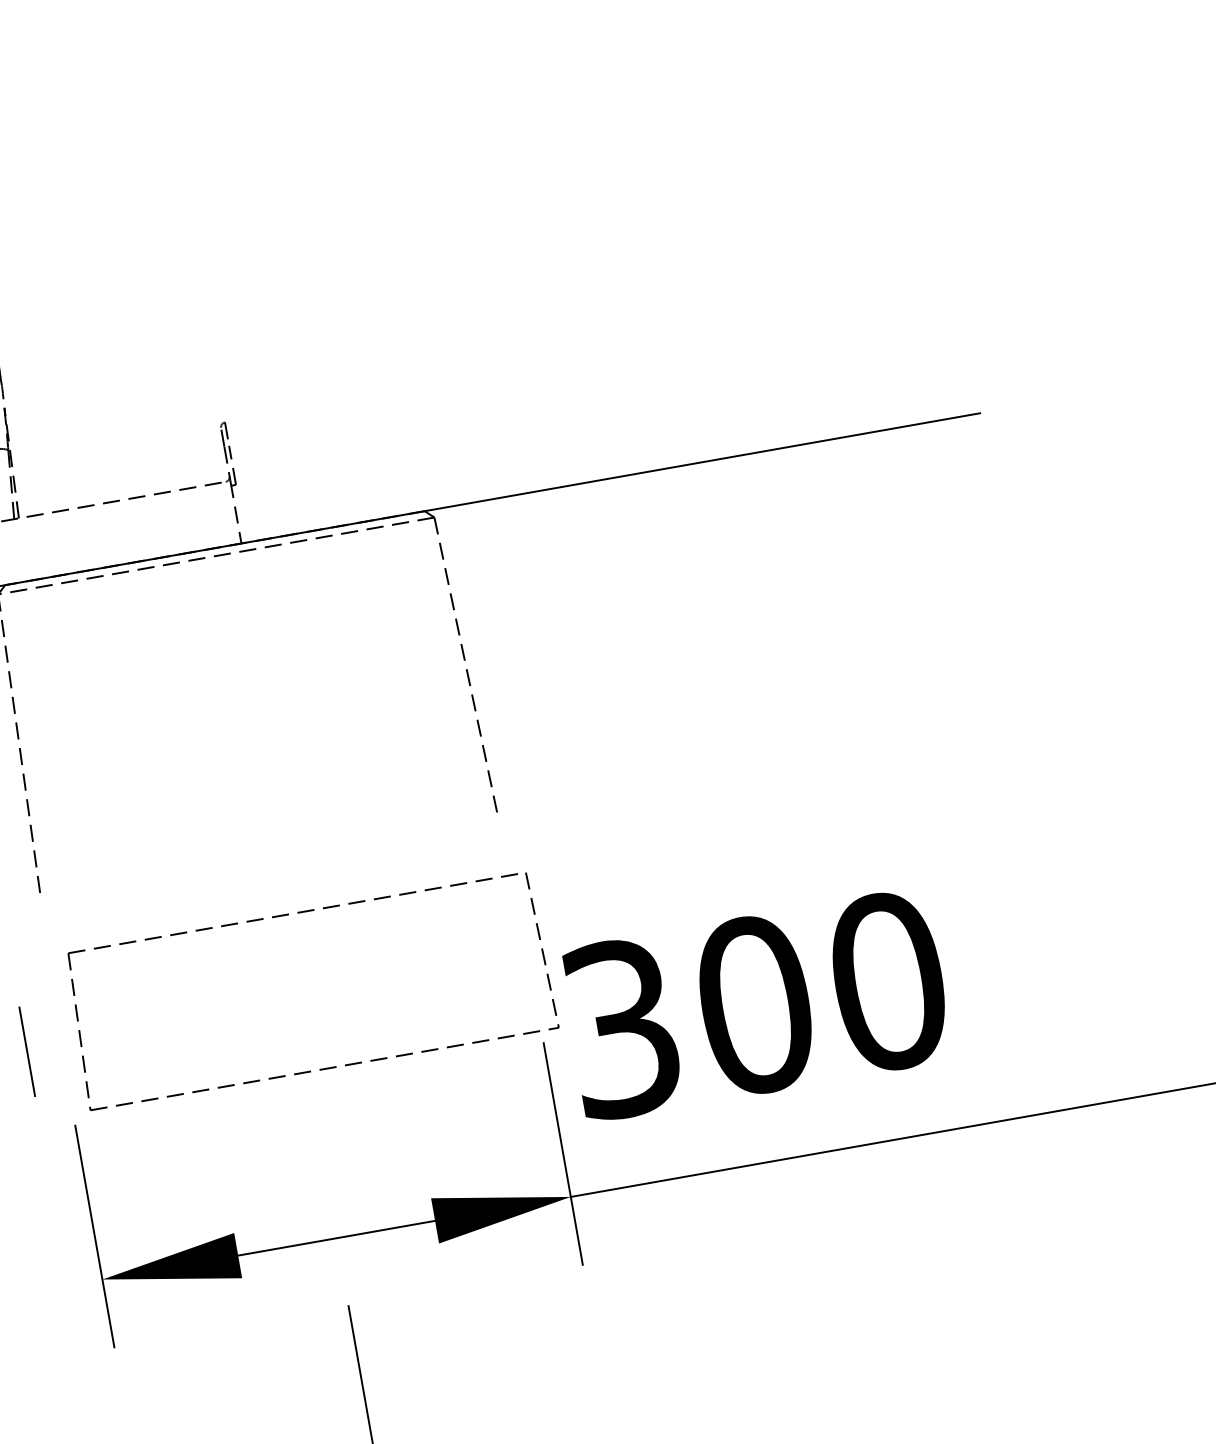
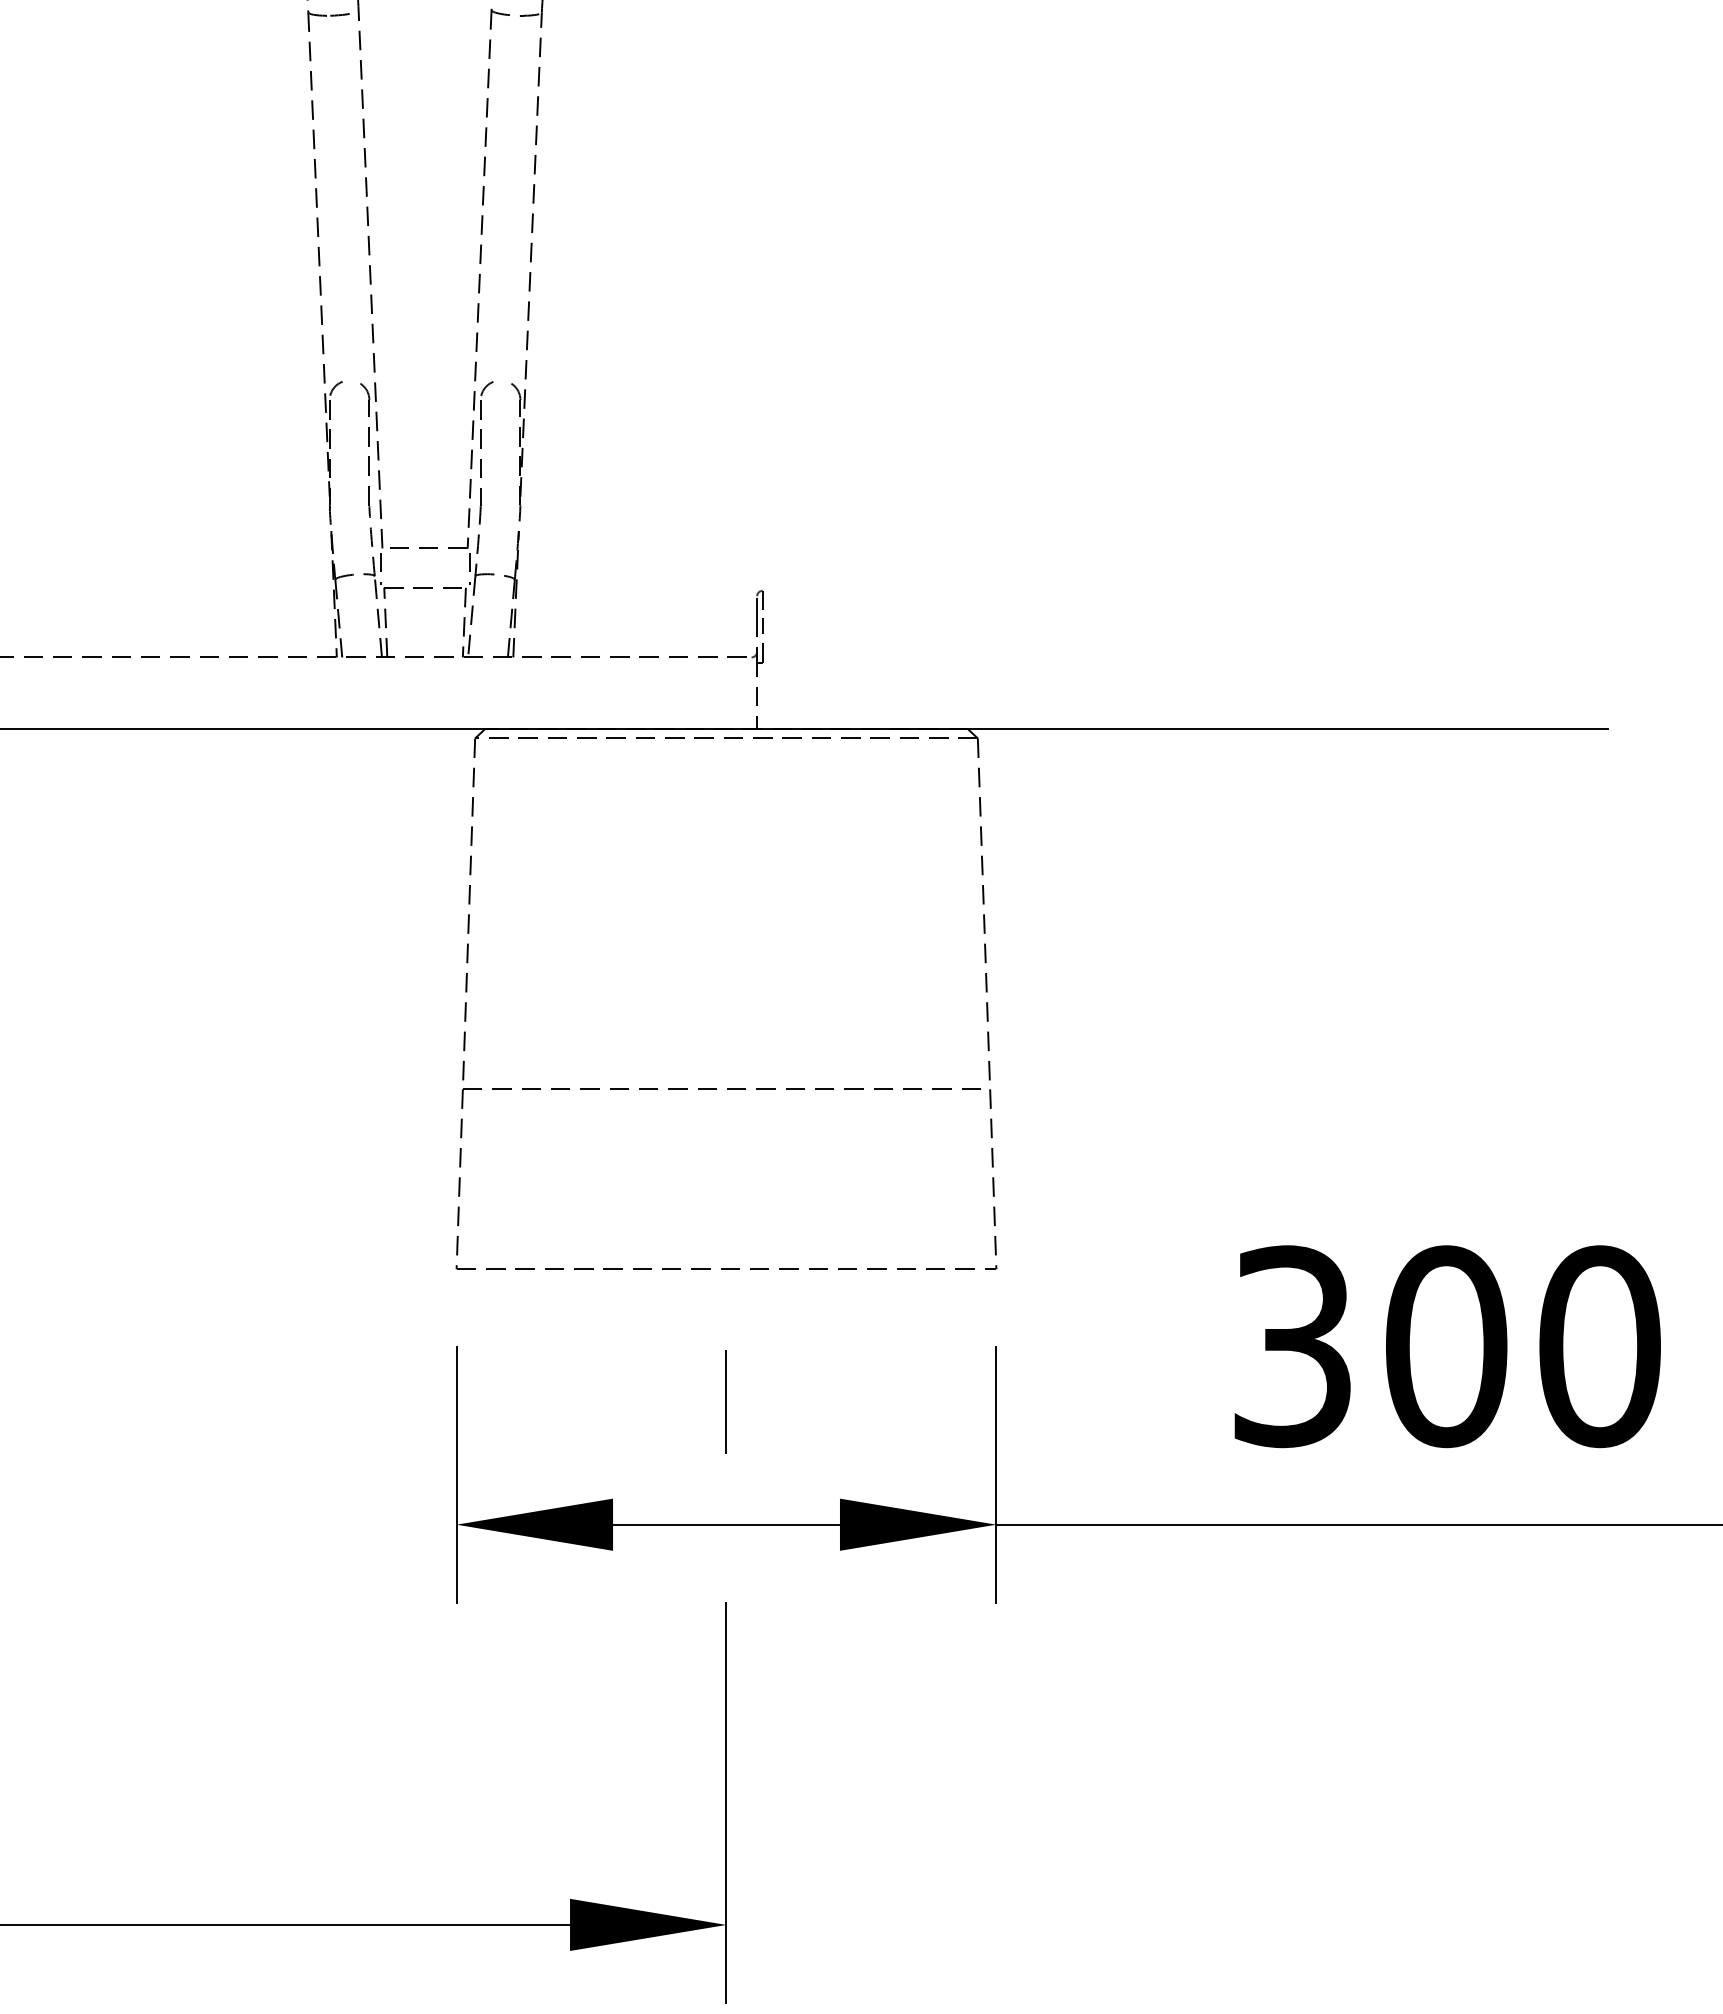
part: (298, 912) -> (727, 1089), moved
text: (756, 1004) -> (1447, 1346), moved
line: (26, 1051) -> (725, 1401), moved

